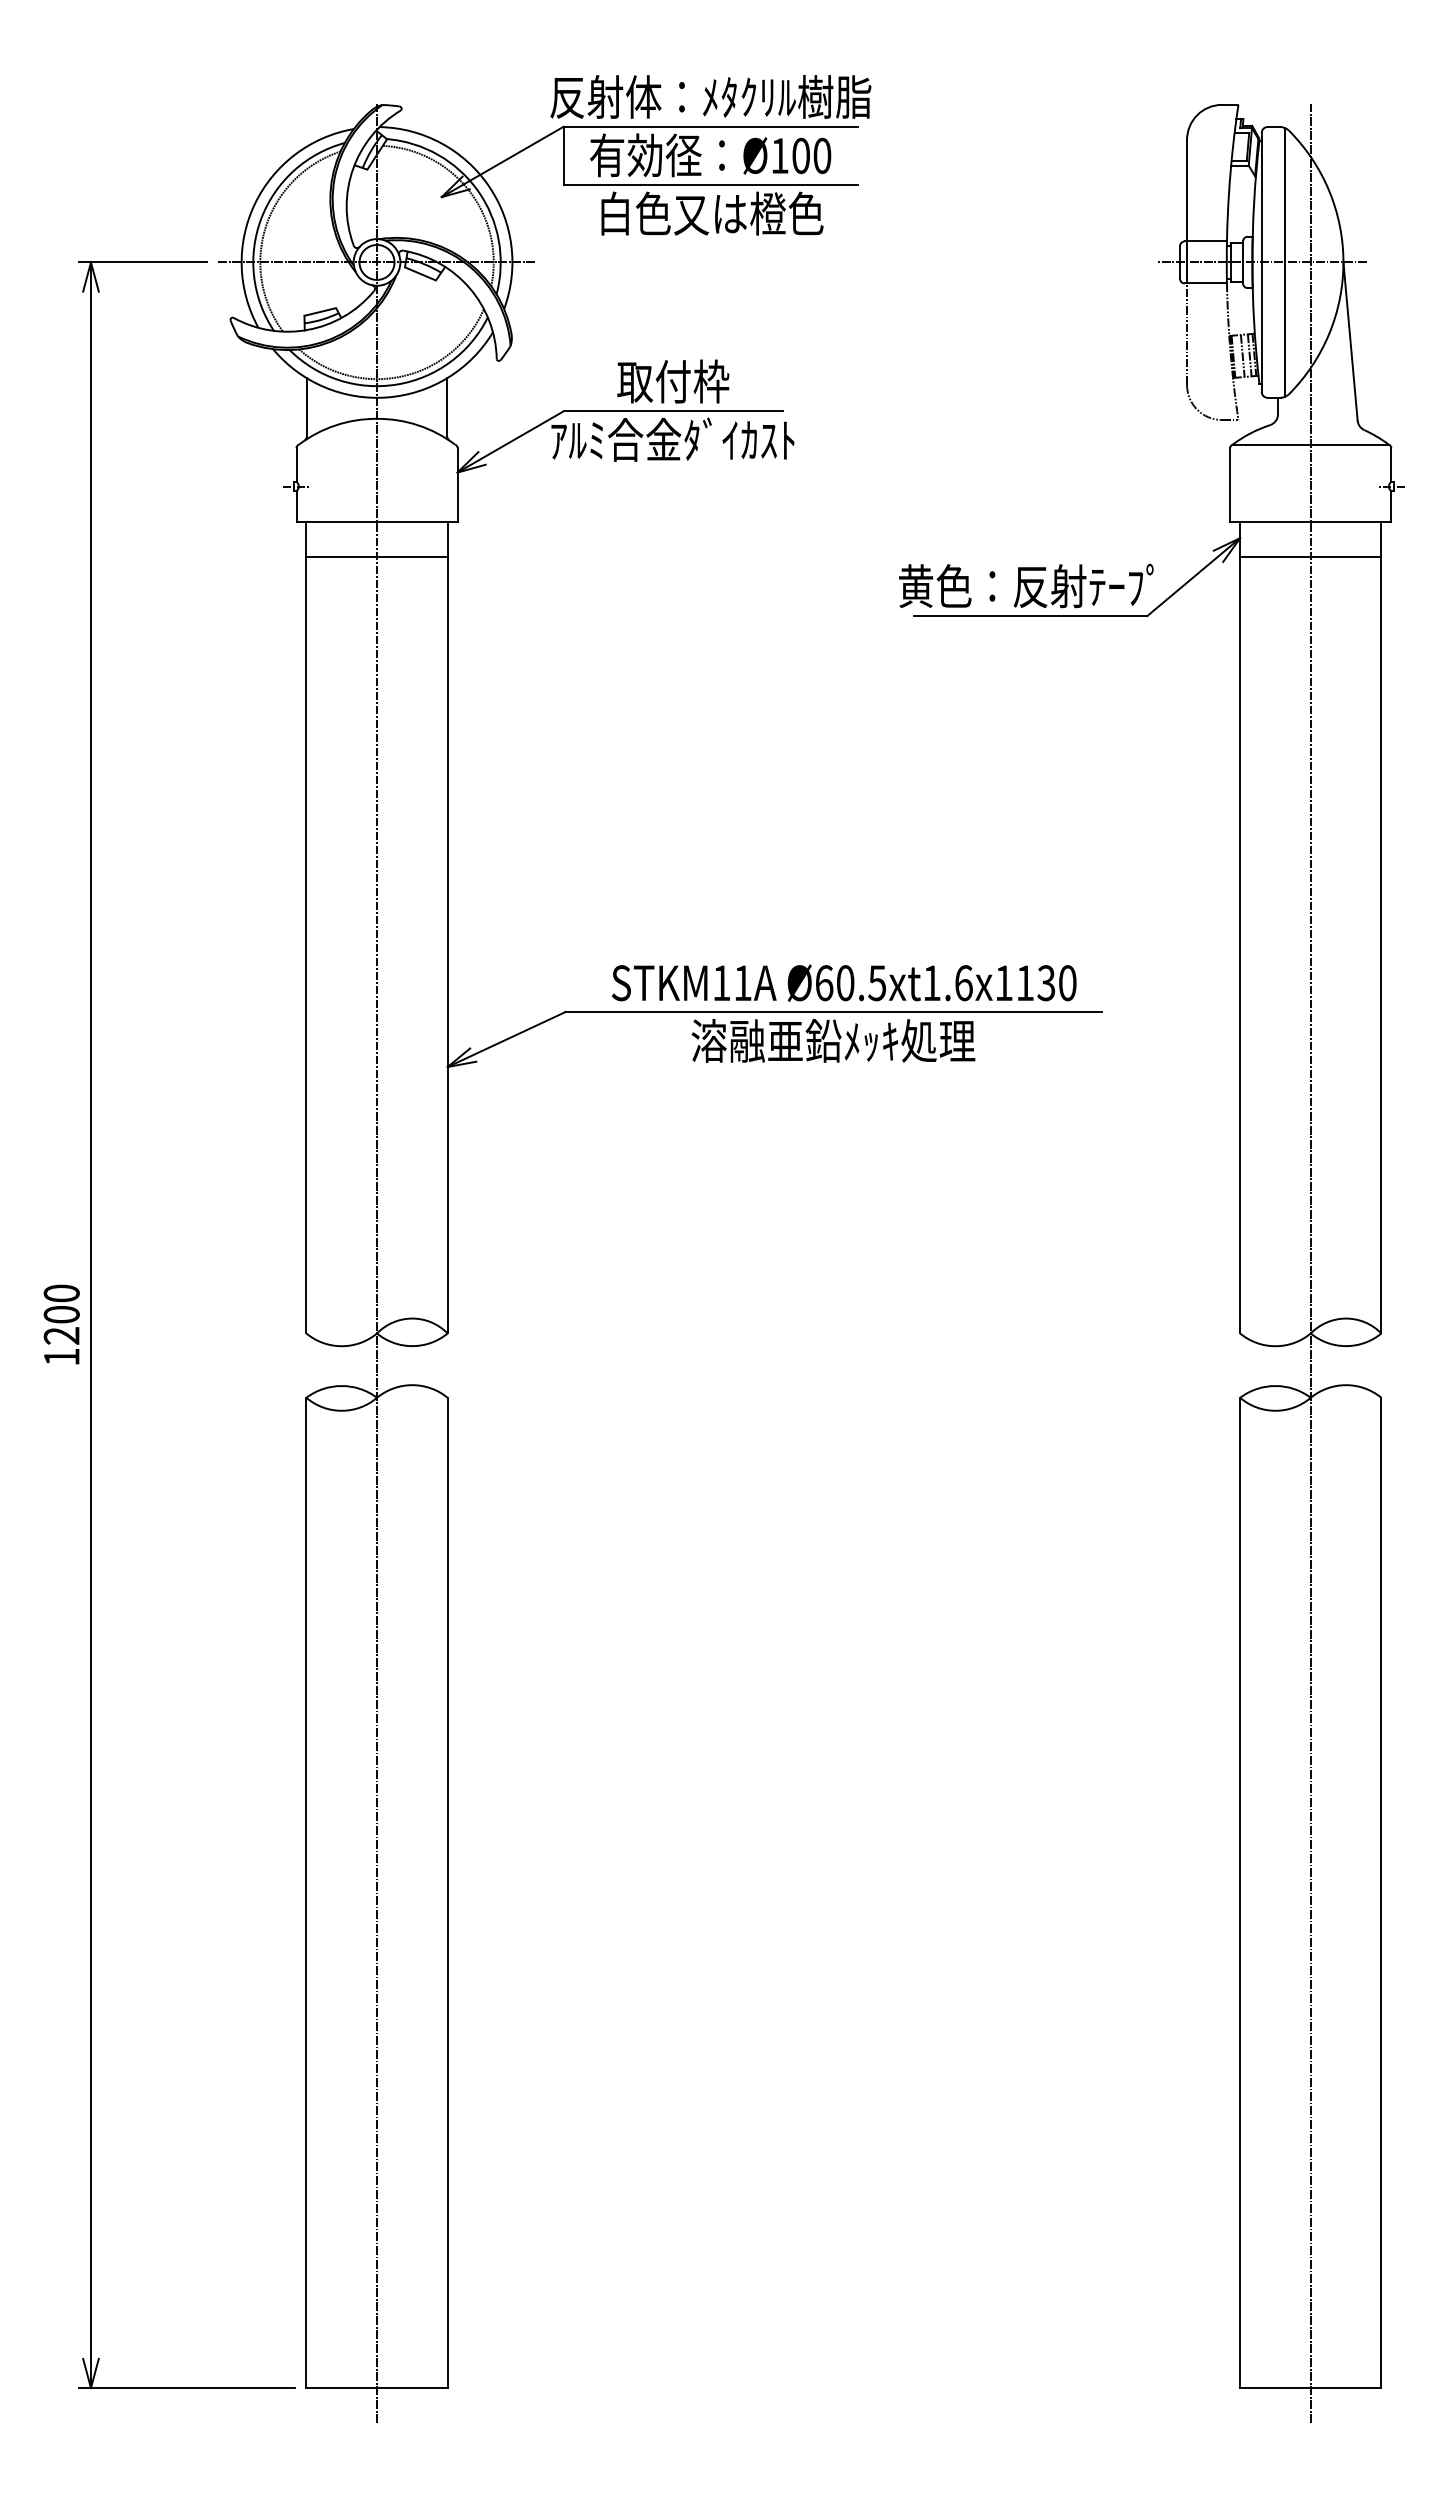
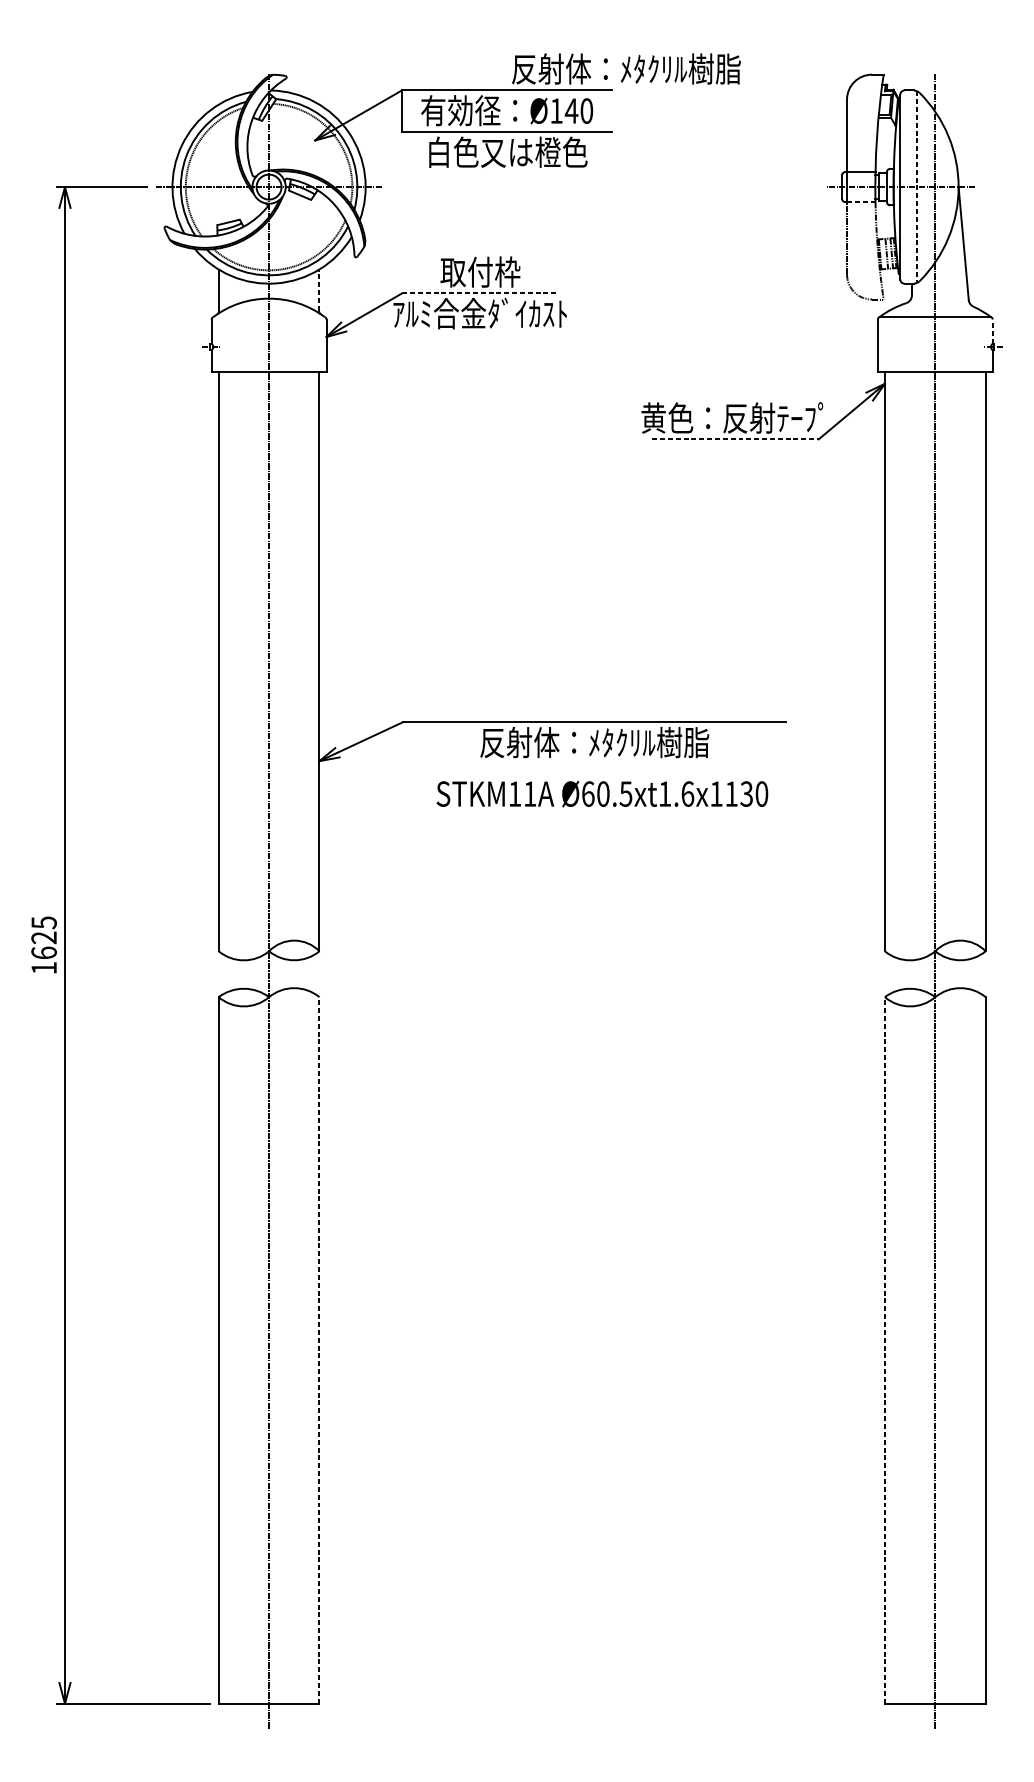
text: (710, 96) -> (626, 68), moved
text: (800, 155) -> (571, 110), Ø100 -> Ø140
line: (1285, 262) -> (917, 187), solid -> dashed
line: (1207, 283) -> (861, 202), solid -> dashed
line: (447, 407) -> (319, 290), solid -> dashed
line: (673, 411) -> (480, 293), solid -> dashed
line: (1391, 464) -> (992, 331), solid -> dashed
line: (376, 556) -> (268, 396), removed
line: (1310, 556) -> (935, 396), removed
line: (1030, 616) -> (735, 439), solid -> dashed
text: (844, 982) -> (602, 793), moved
text: (833, 1040) -> (594, 742), 溶融亜鉛ﾒｯｷ処理 -> 反射体：ﾒﾀｸﾘﾙ樹脂
text: (61, 1314) -> (43, 937), 1200 -> 1625
line: (447, 1892) -> (319, 1350), solid -> dashed
line: (1240, 1892) -> (885, 1350), solid -> dashed

